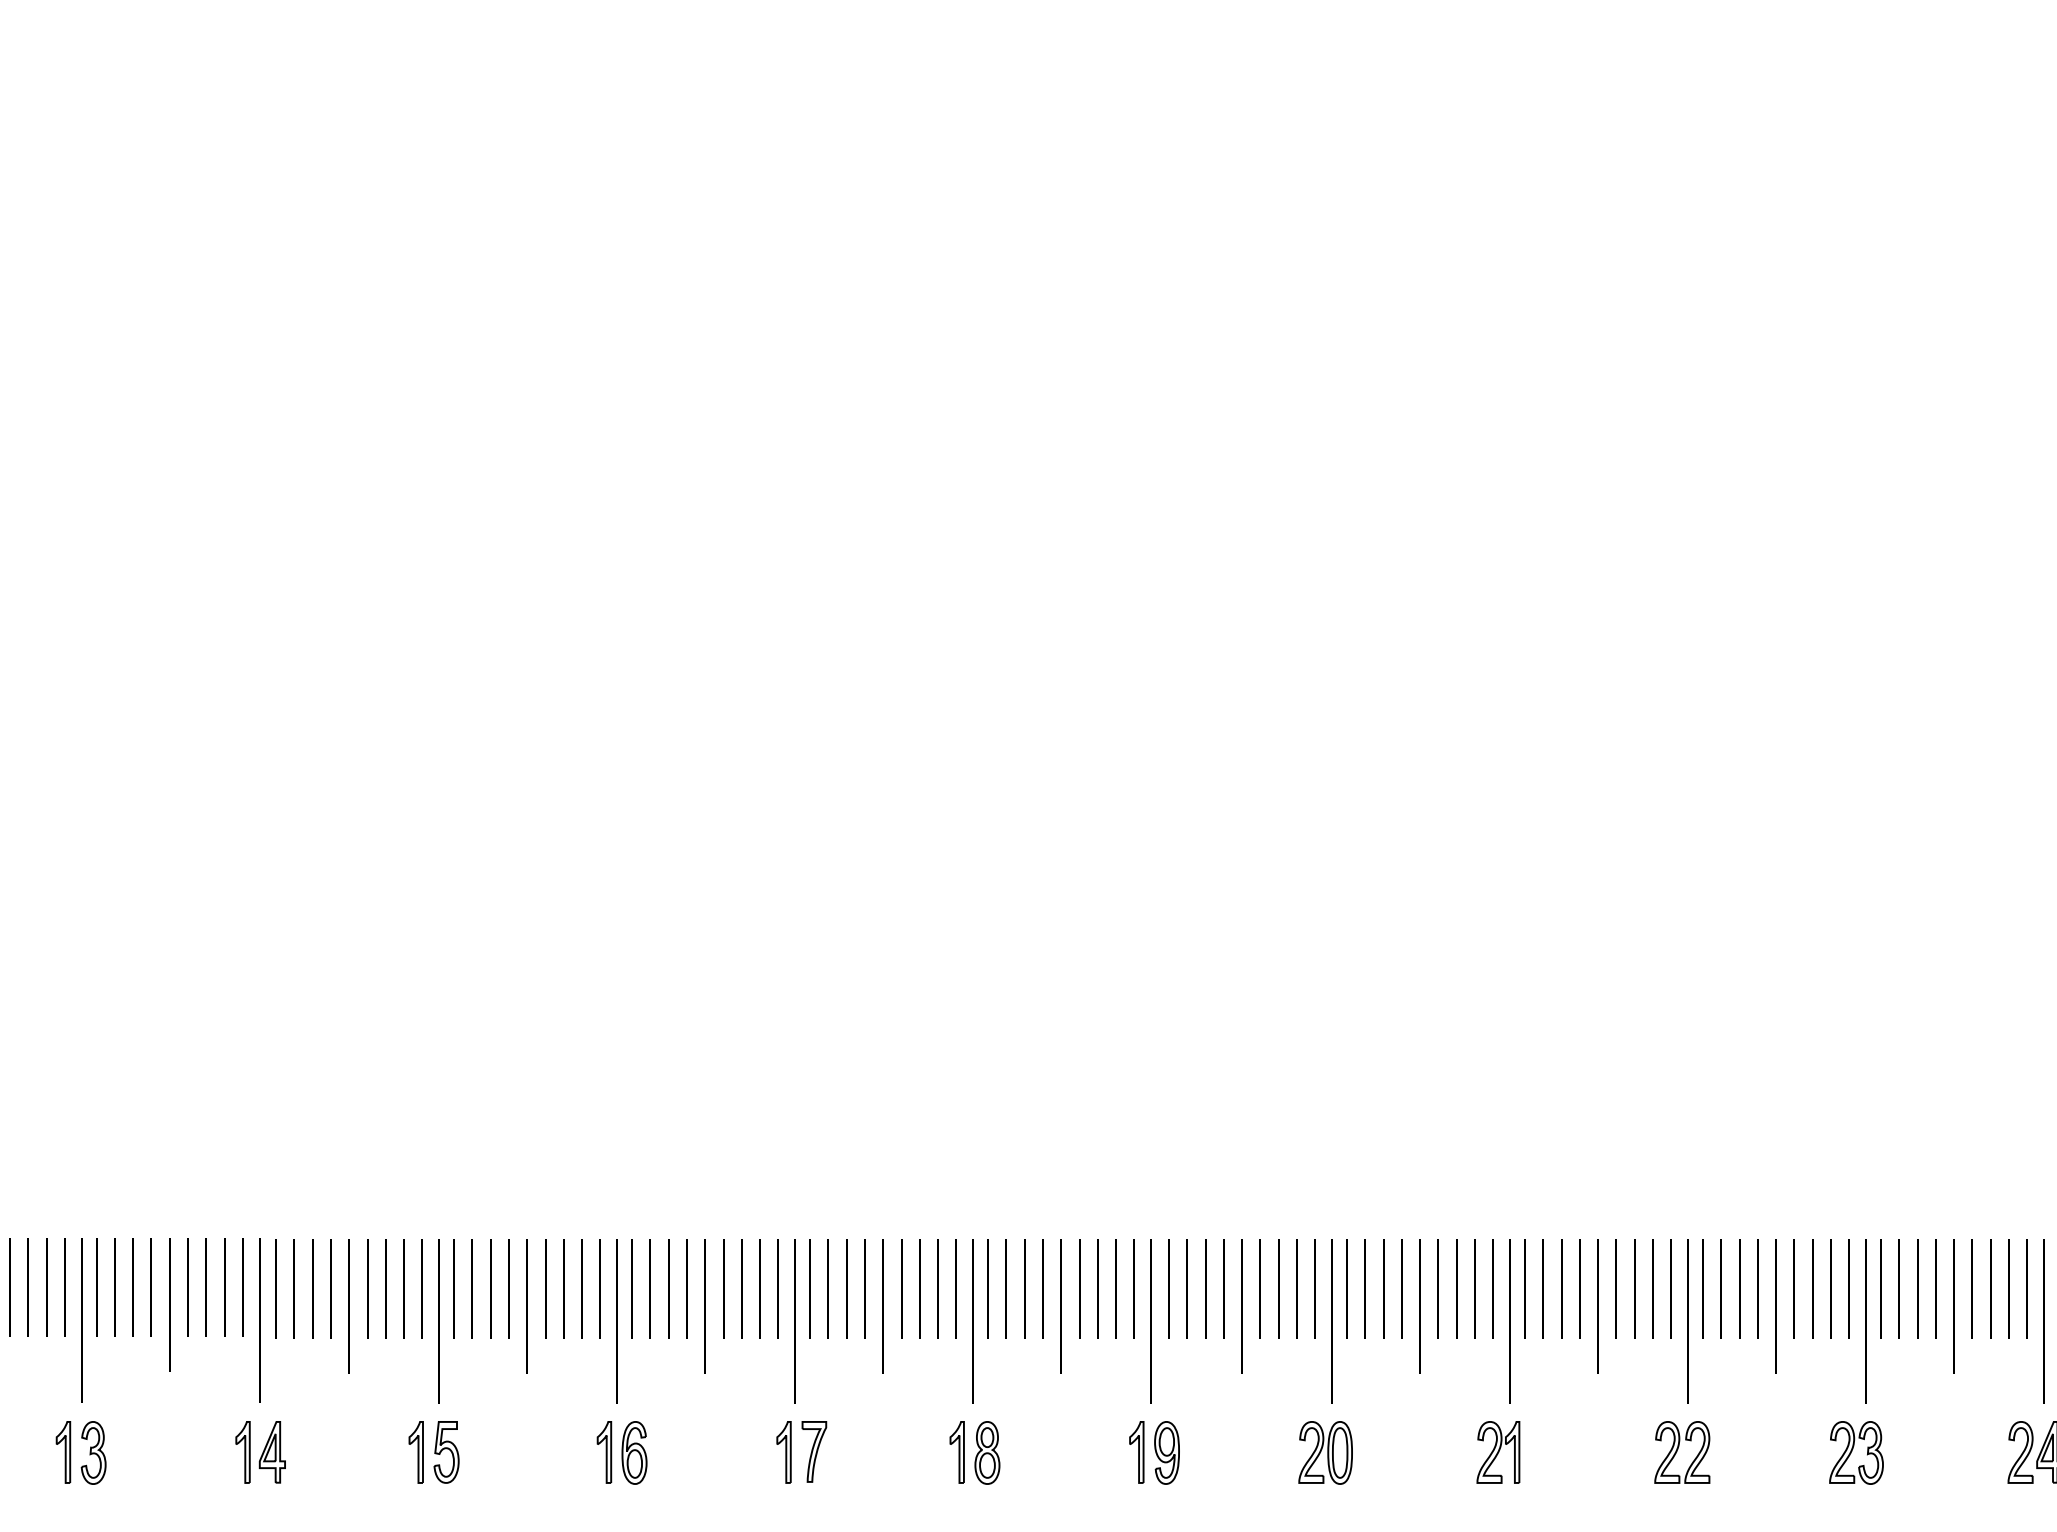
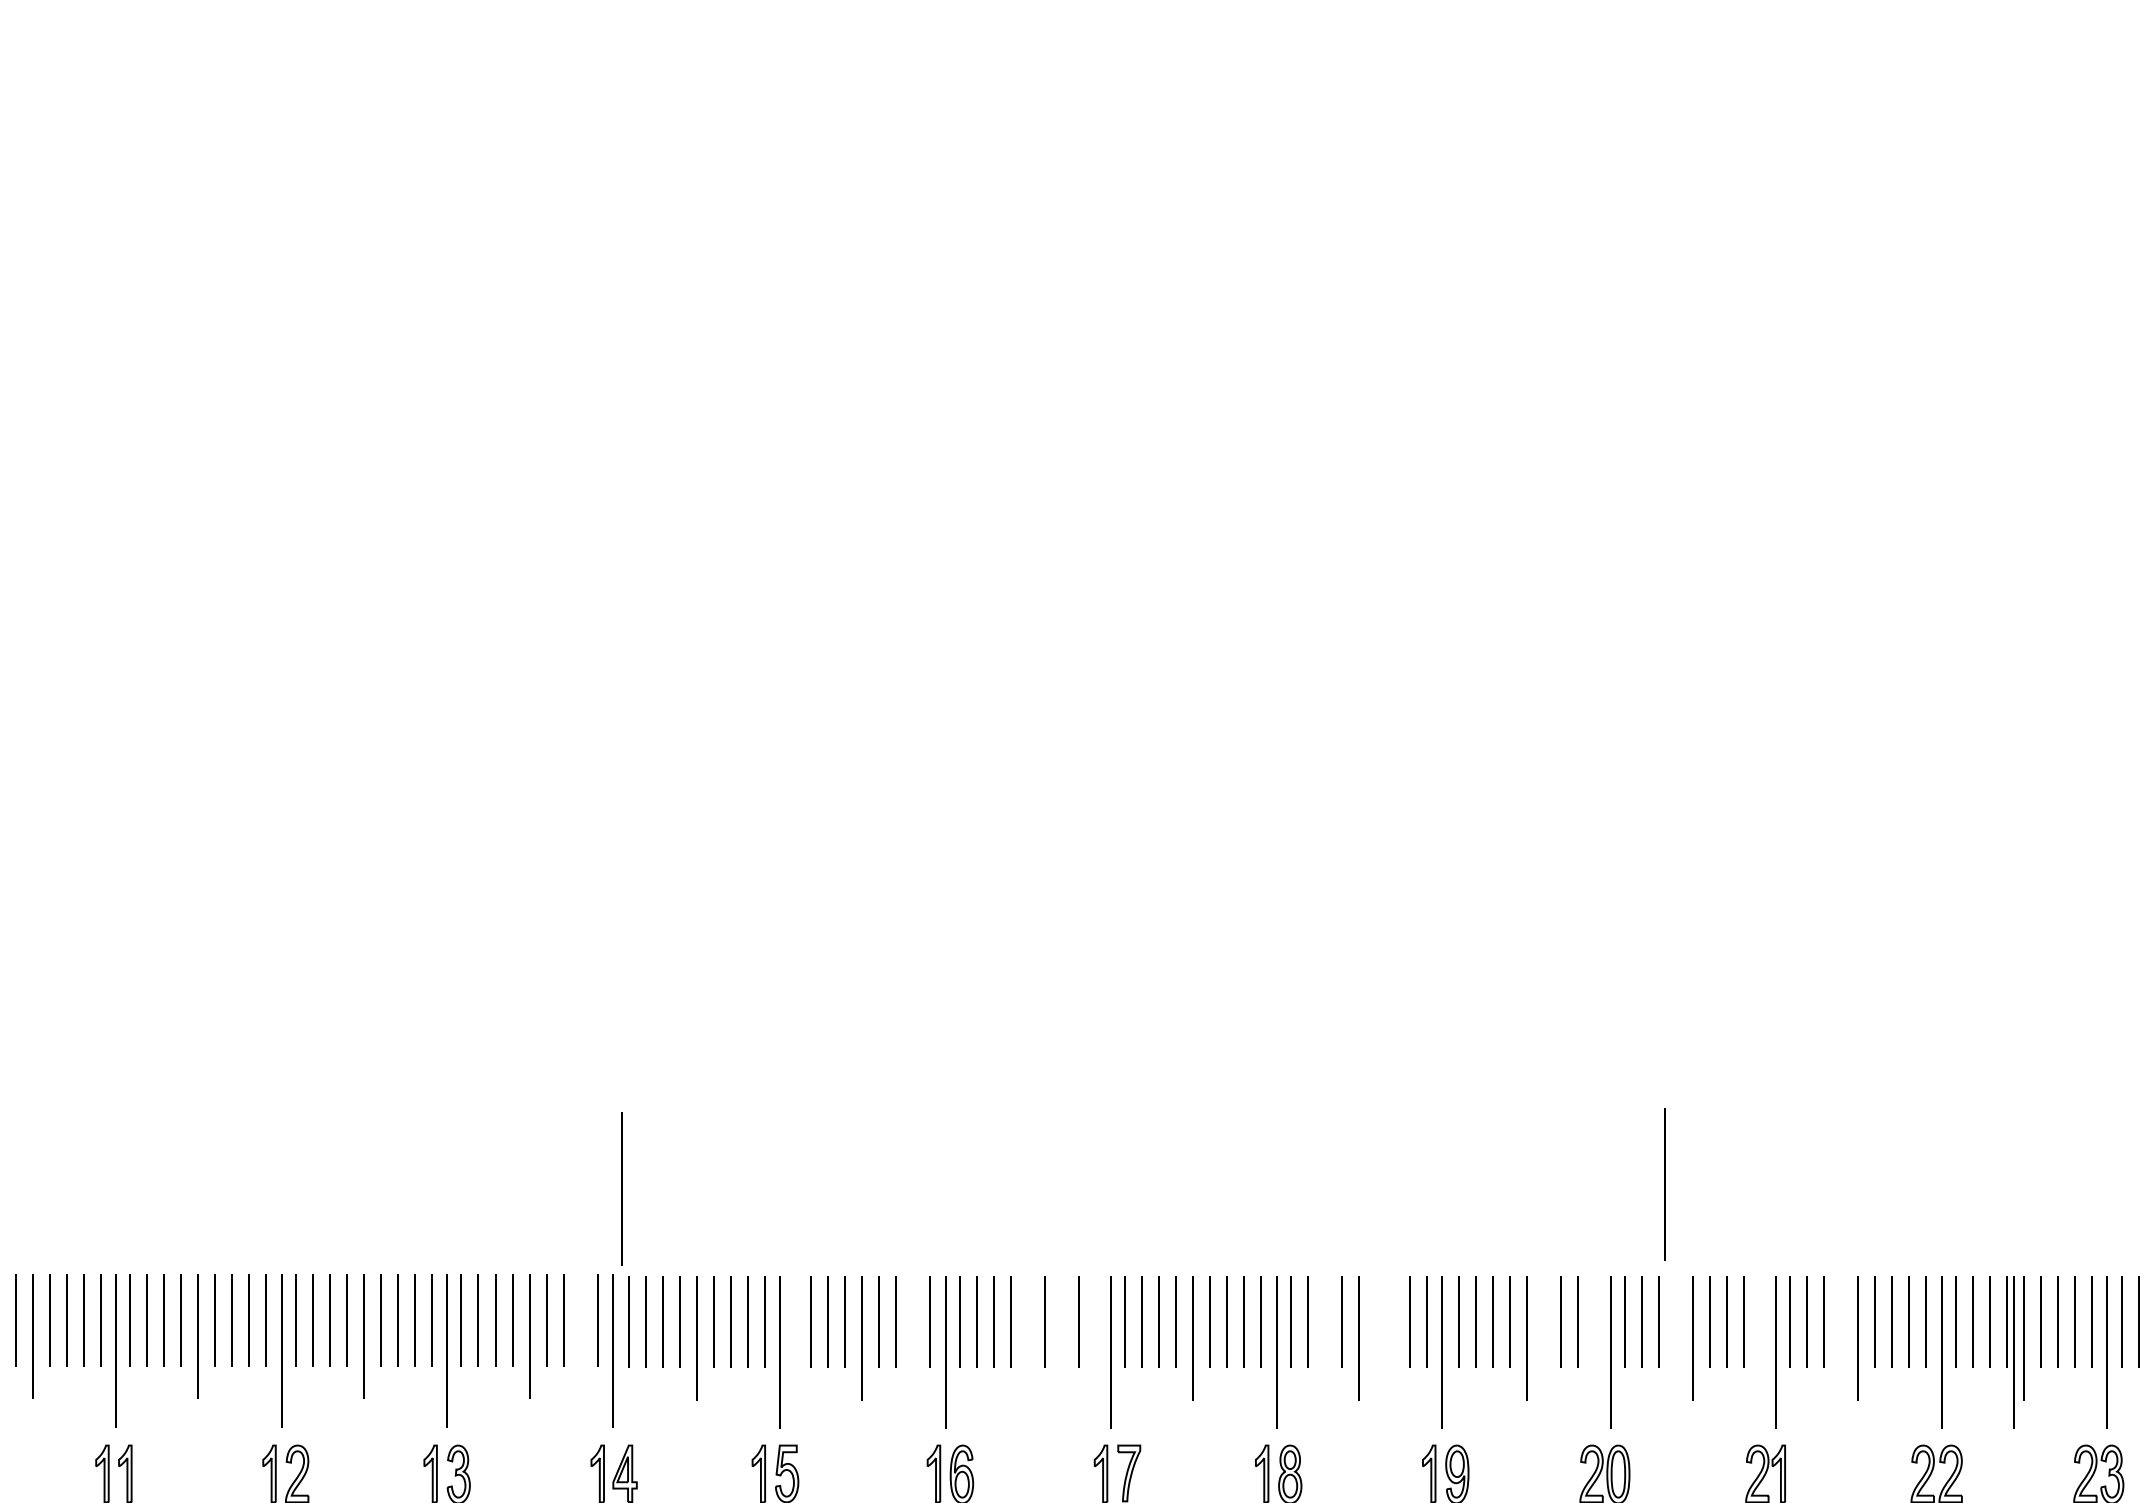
line: (1389, 1141) -> (1664, 1184), added
line: (268, 1145) -> (621, 1188), added
line: (224, 1287) -> (580, 1320), removed
line: (453, 1288) -> (793, 1321), removed
line: (581, 1288) -> (912, 1321), removed
line: (741, 1288) -> (1061, 1321), removed
line: (778, 1288) -> (1095, 1321), removed
line: (1024, 1288) -> (1324, 1321), removed
line: (1079, 1288) -> (1375, 1321), removed
line: (1097, 1288) -> (1392, 1321), removed
line: (1259, 1288) -> (1543, 1321), removed
line: (1314, 1288) -> (1594, 1321), removed
line: (1401, 1288) -> (1675, 1321), removed
line: (1492, 1288) -> (1760, 1321), removed
line: (1578, 1288) -> (1840, 1321), removed
line: (705, 1306) -> (1027, 1338), removed
line: (1764, 1321) -> (2013, 1352), added

